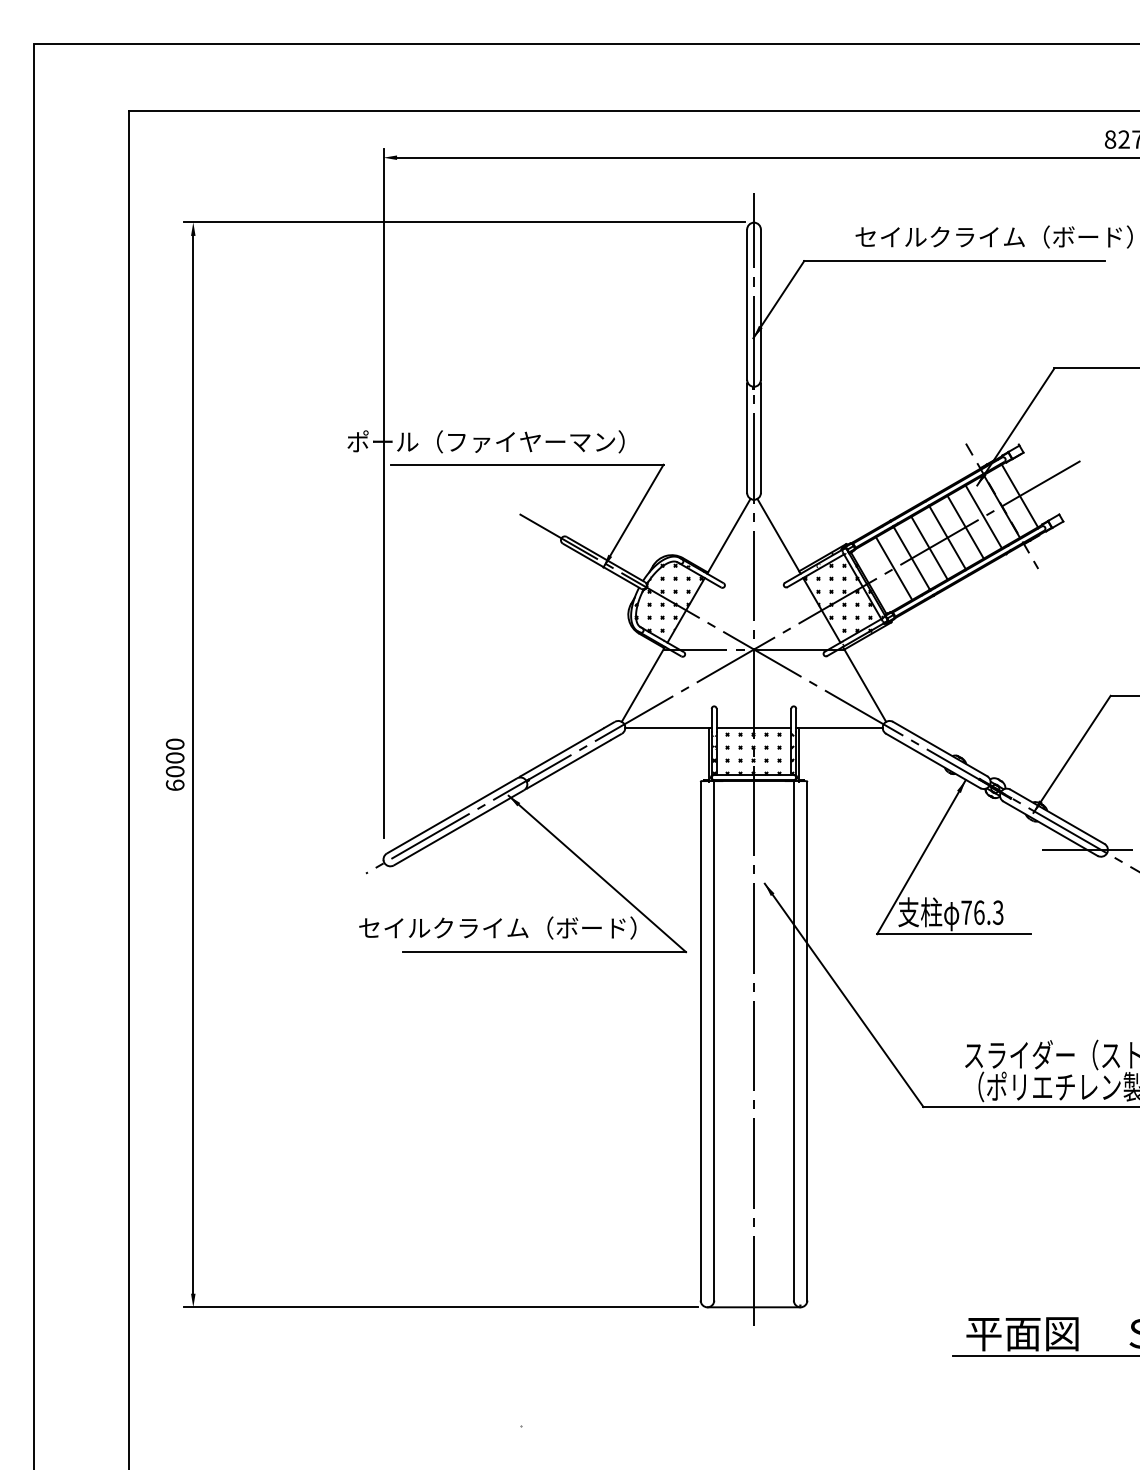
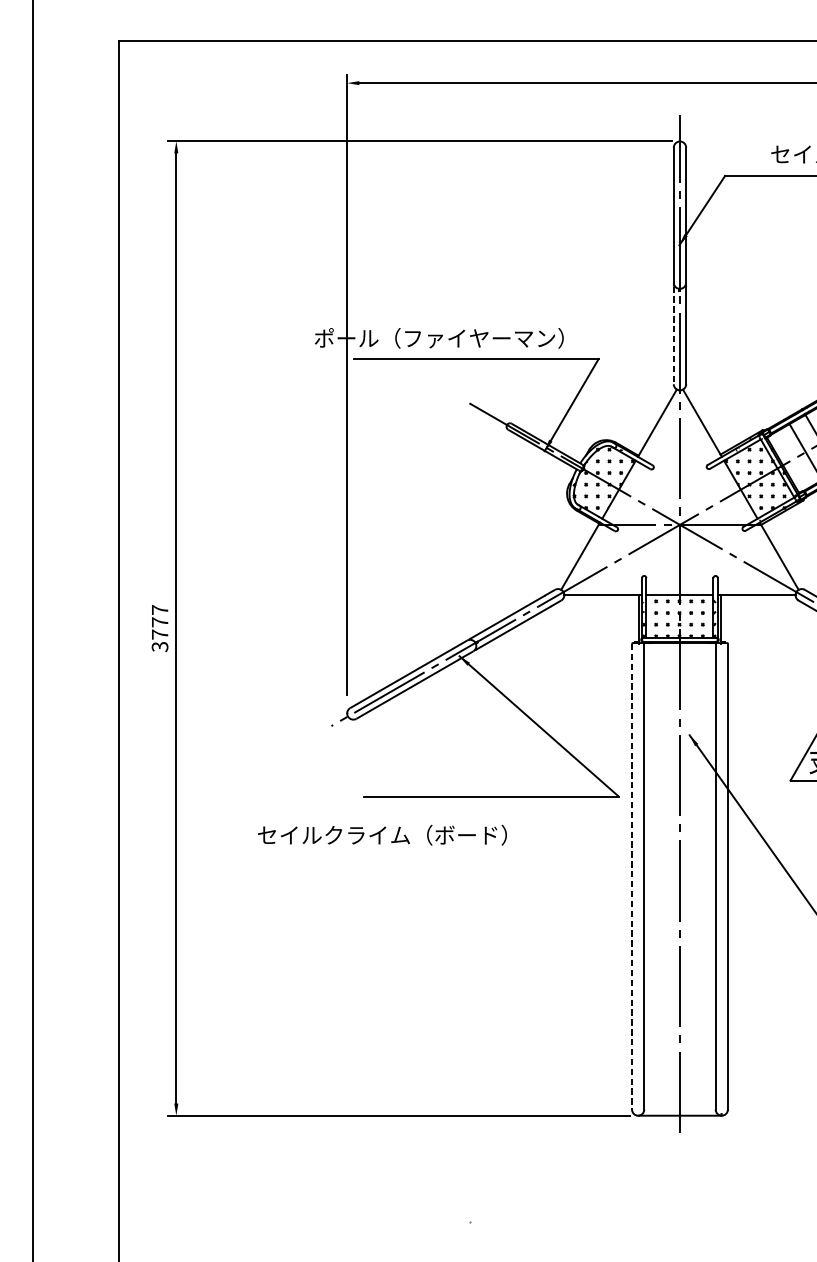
line: (747, 439) -> (674, 336), solid -> dashed
text: (174, 764) -> (159, 628), 6000 -> 3777
text: (497, 927) -> (382, 834), moved
line: (700, 1041) -> (631, 876), solid -> dashed

